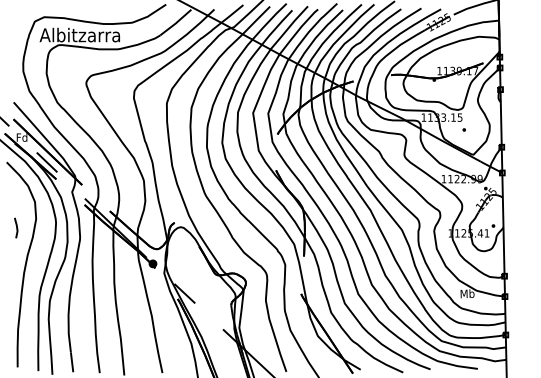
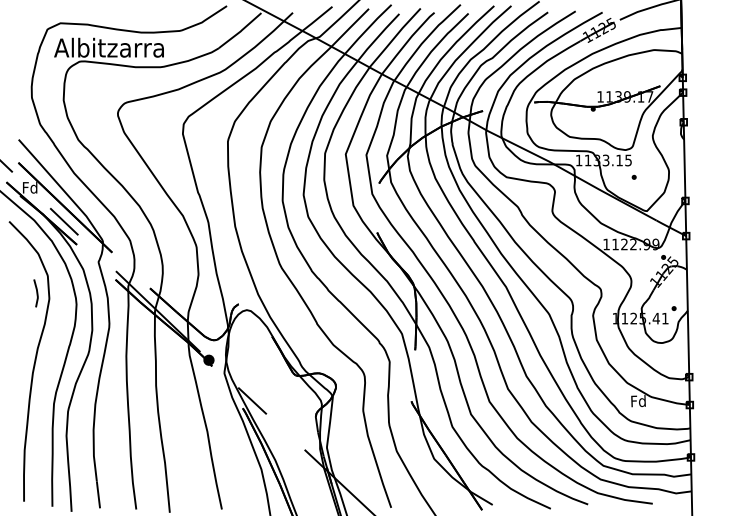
line: (16, 228) -> (36, 293), moved
text: (467, 294) -> (638, 401), Mb -> Fd

